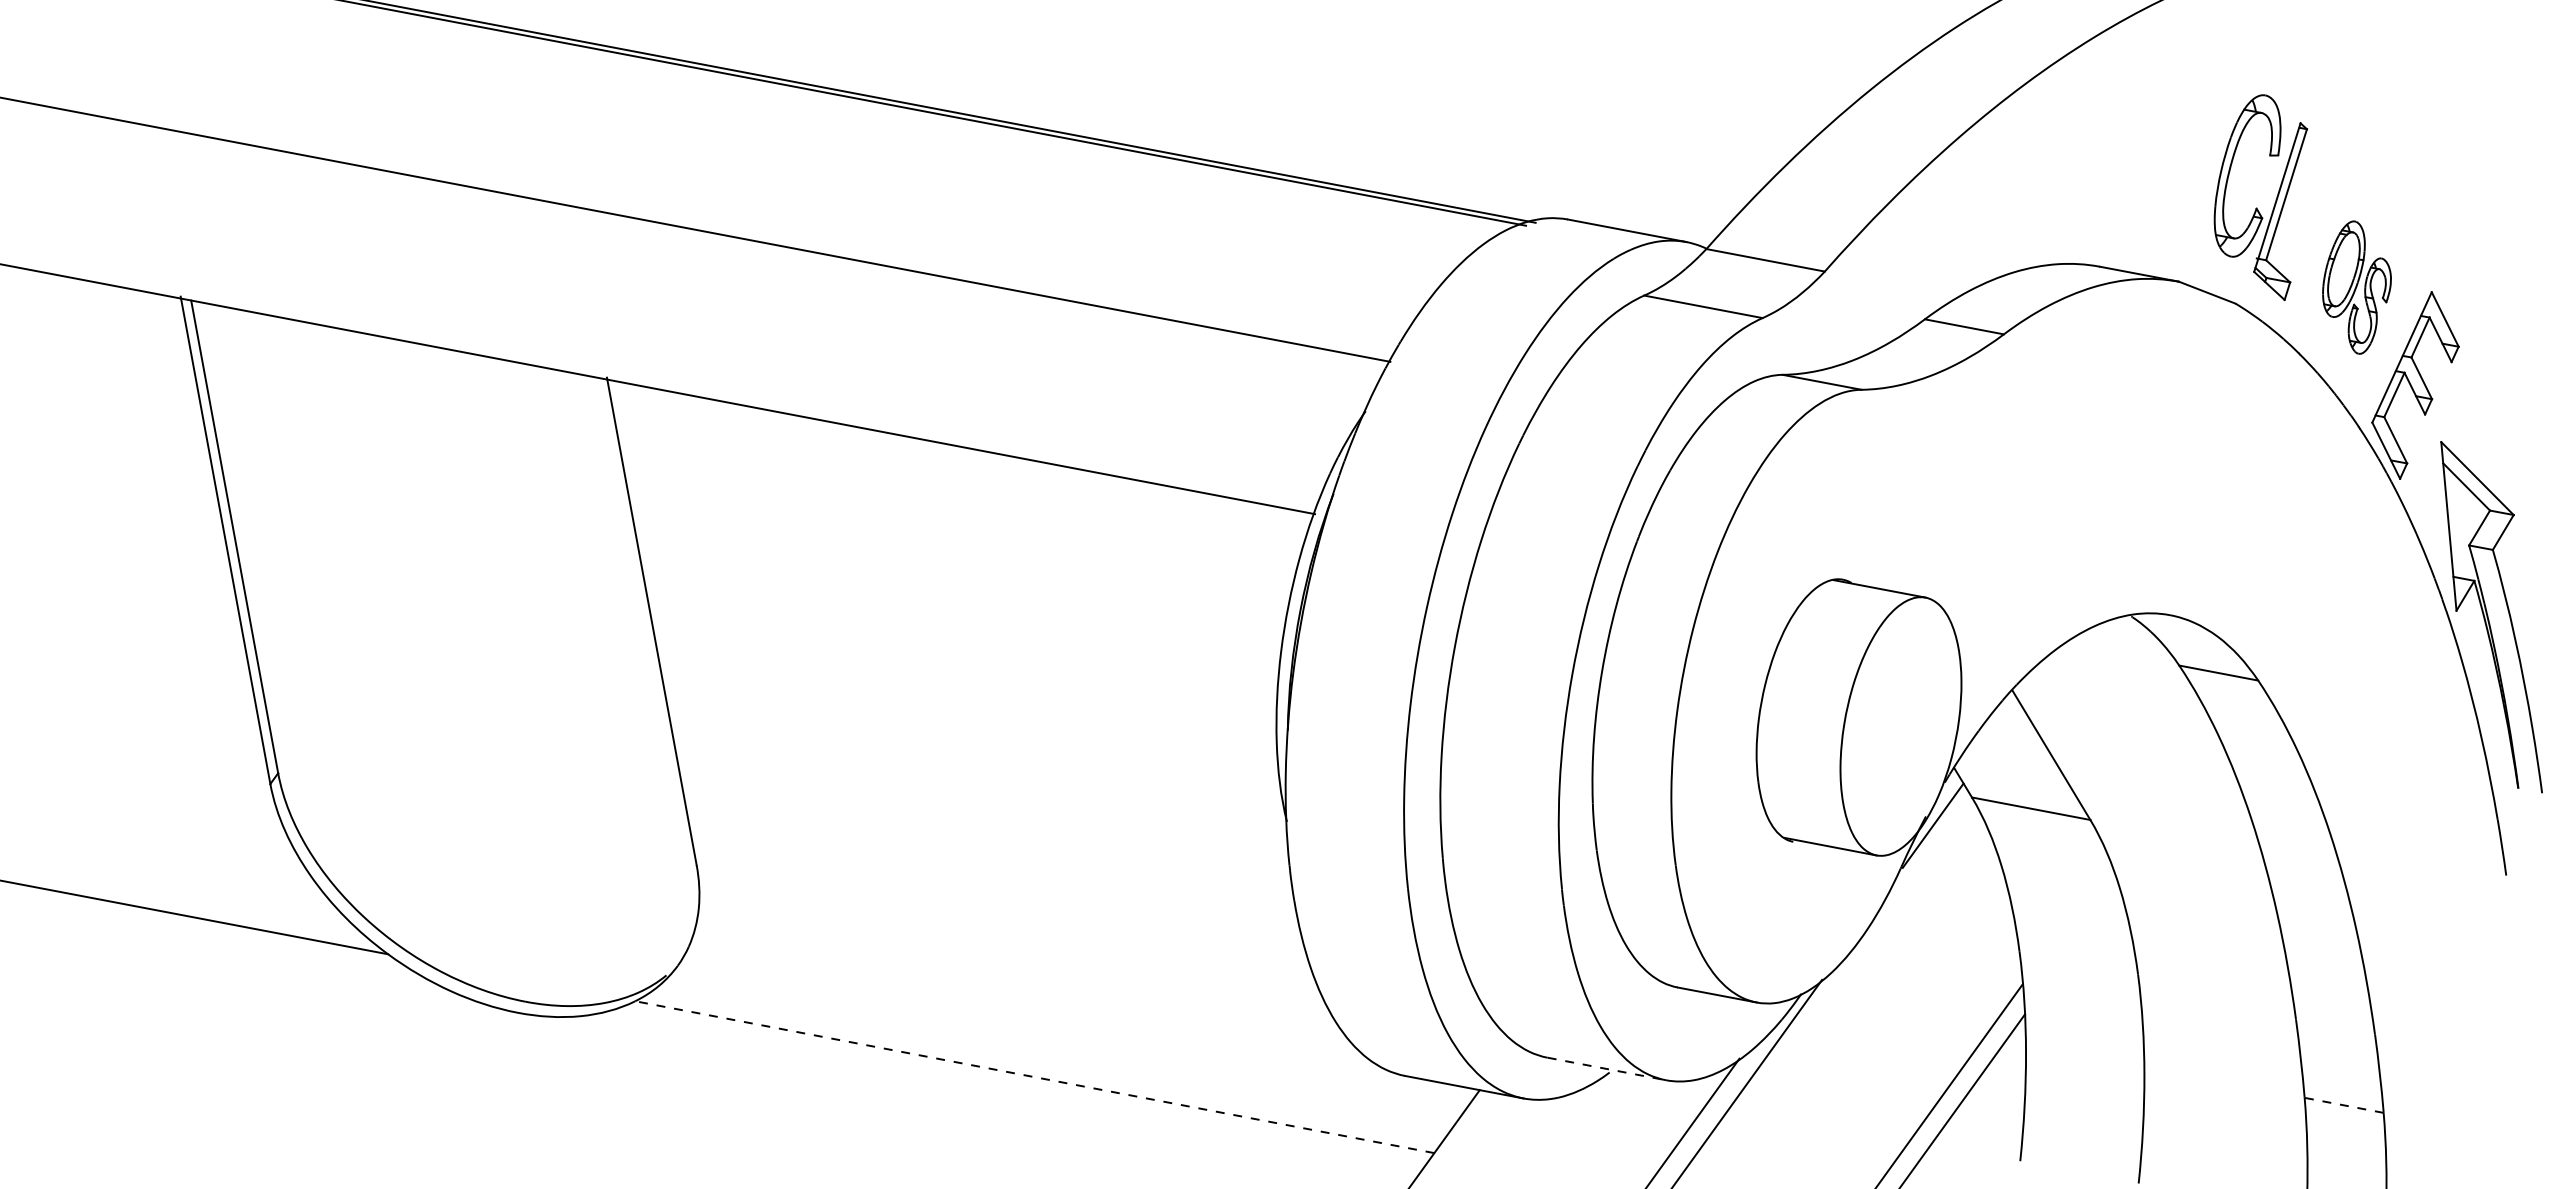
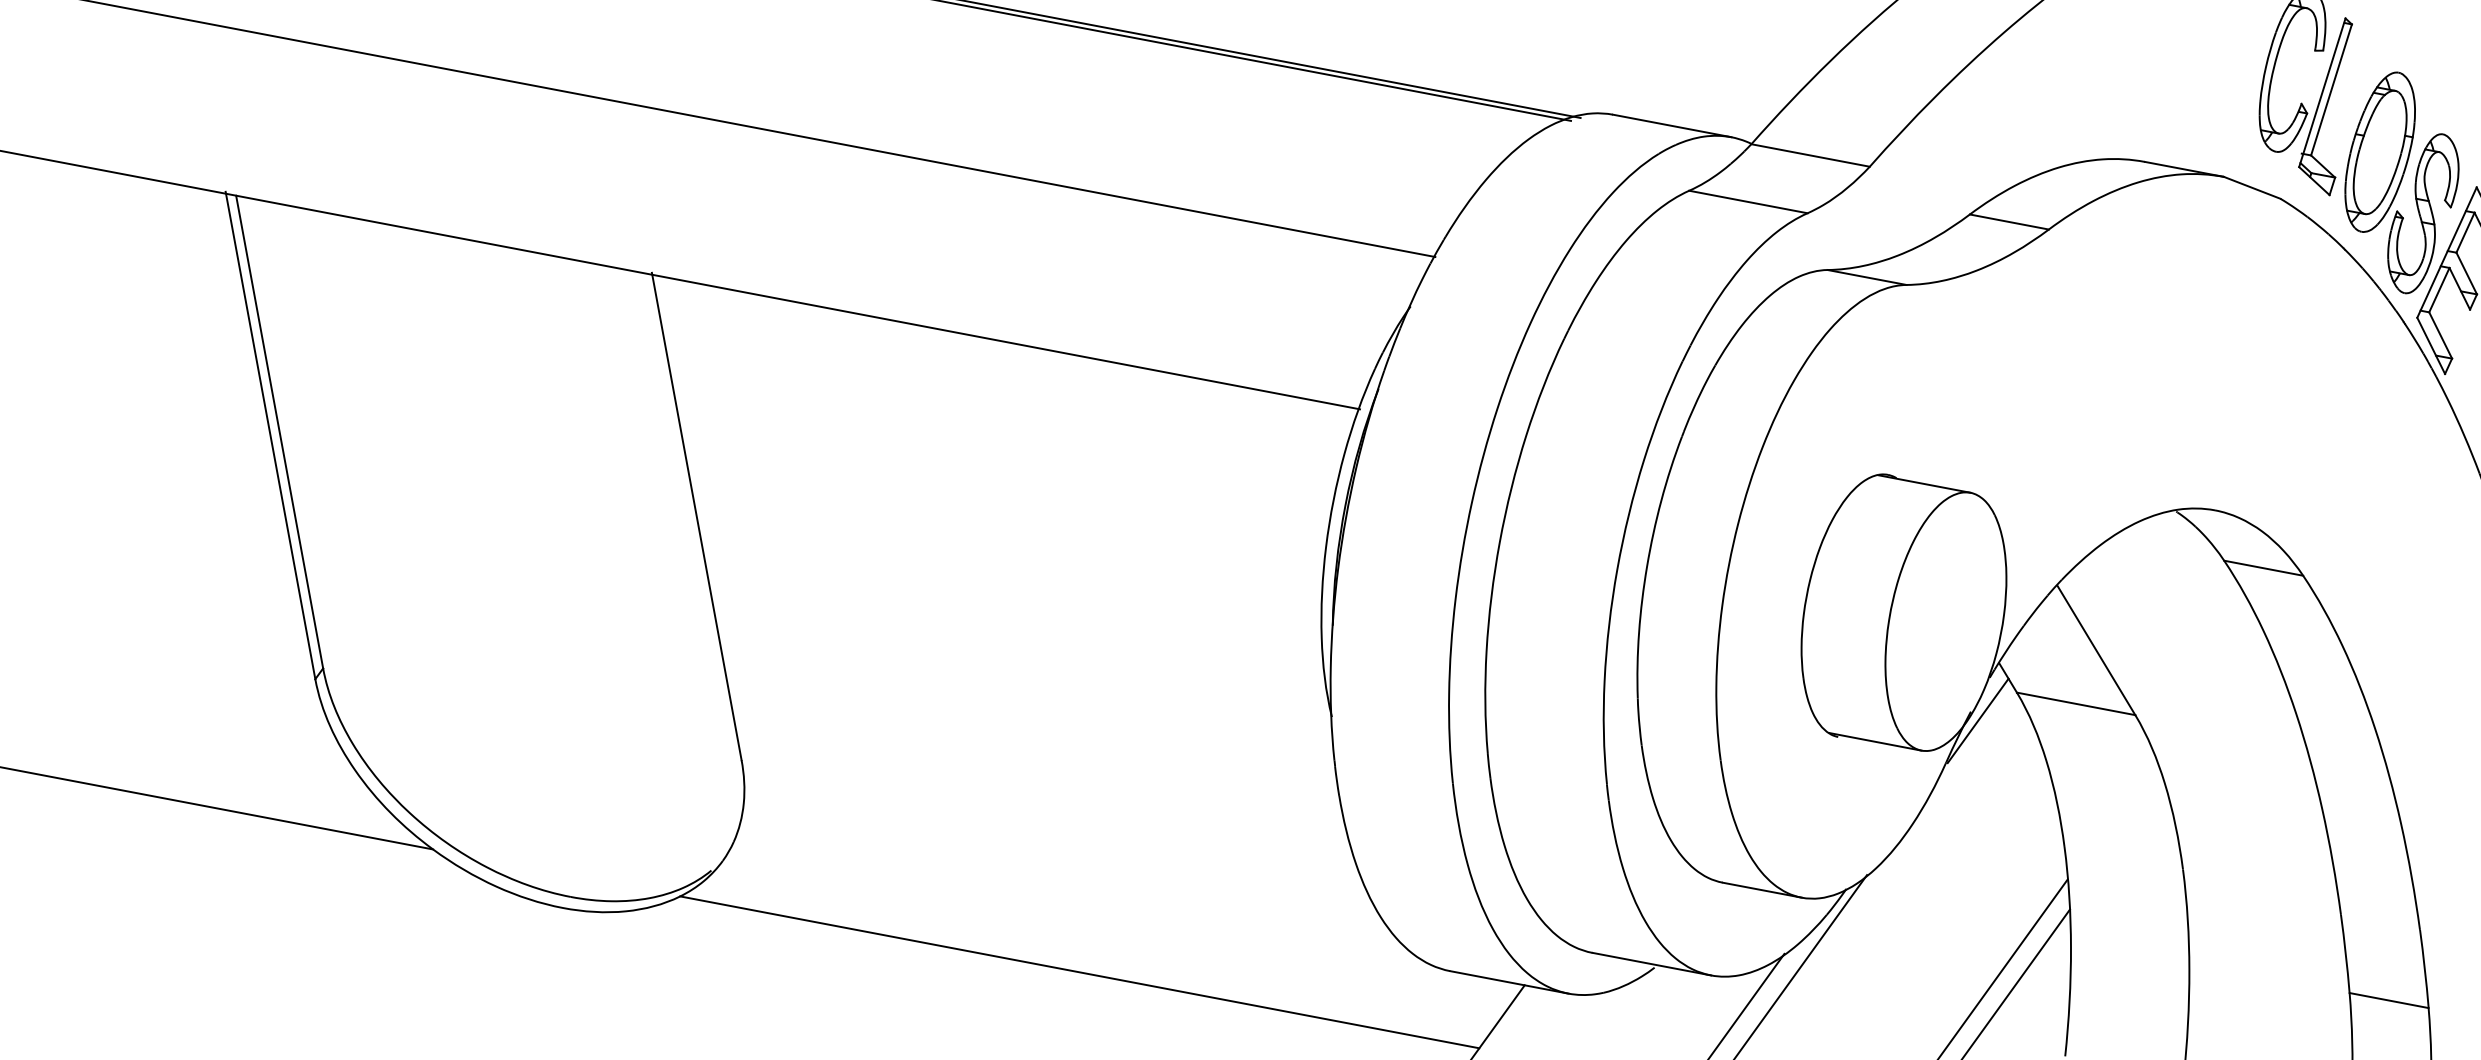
part: (2356, 287) -> (2401, 182), size x1.67
line: (1607, 1069) -> (1652, 964), dashed -> solid
line: (1034, 1077) -> (1079, 972), dashed -> solid
line: (2343, 1105) -> (2388, 1000), dashed -> solid

